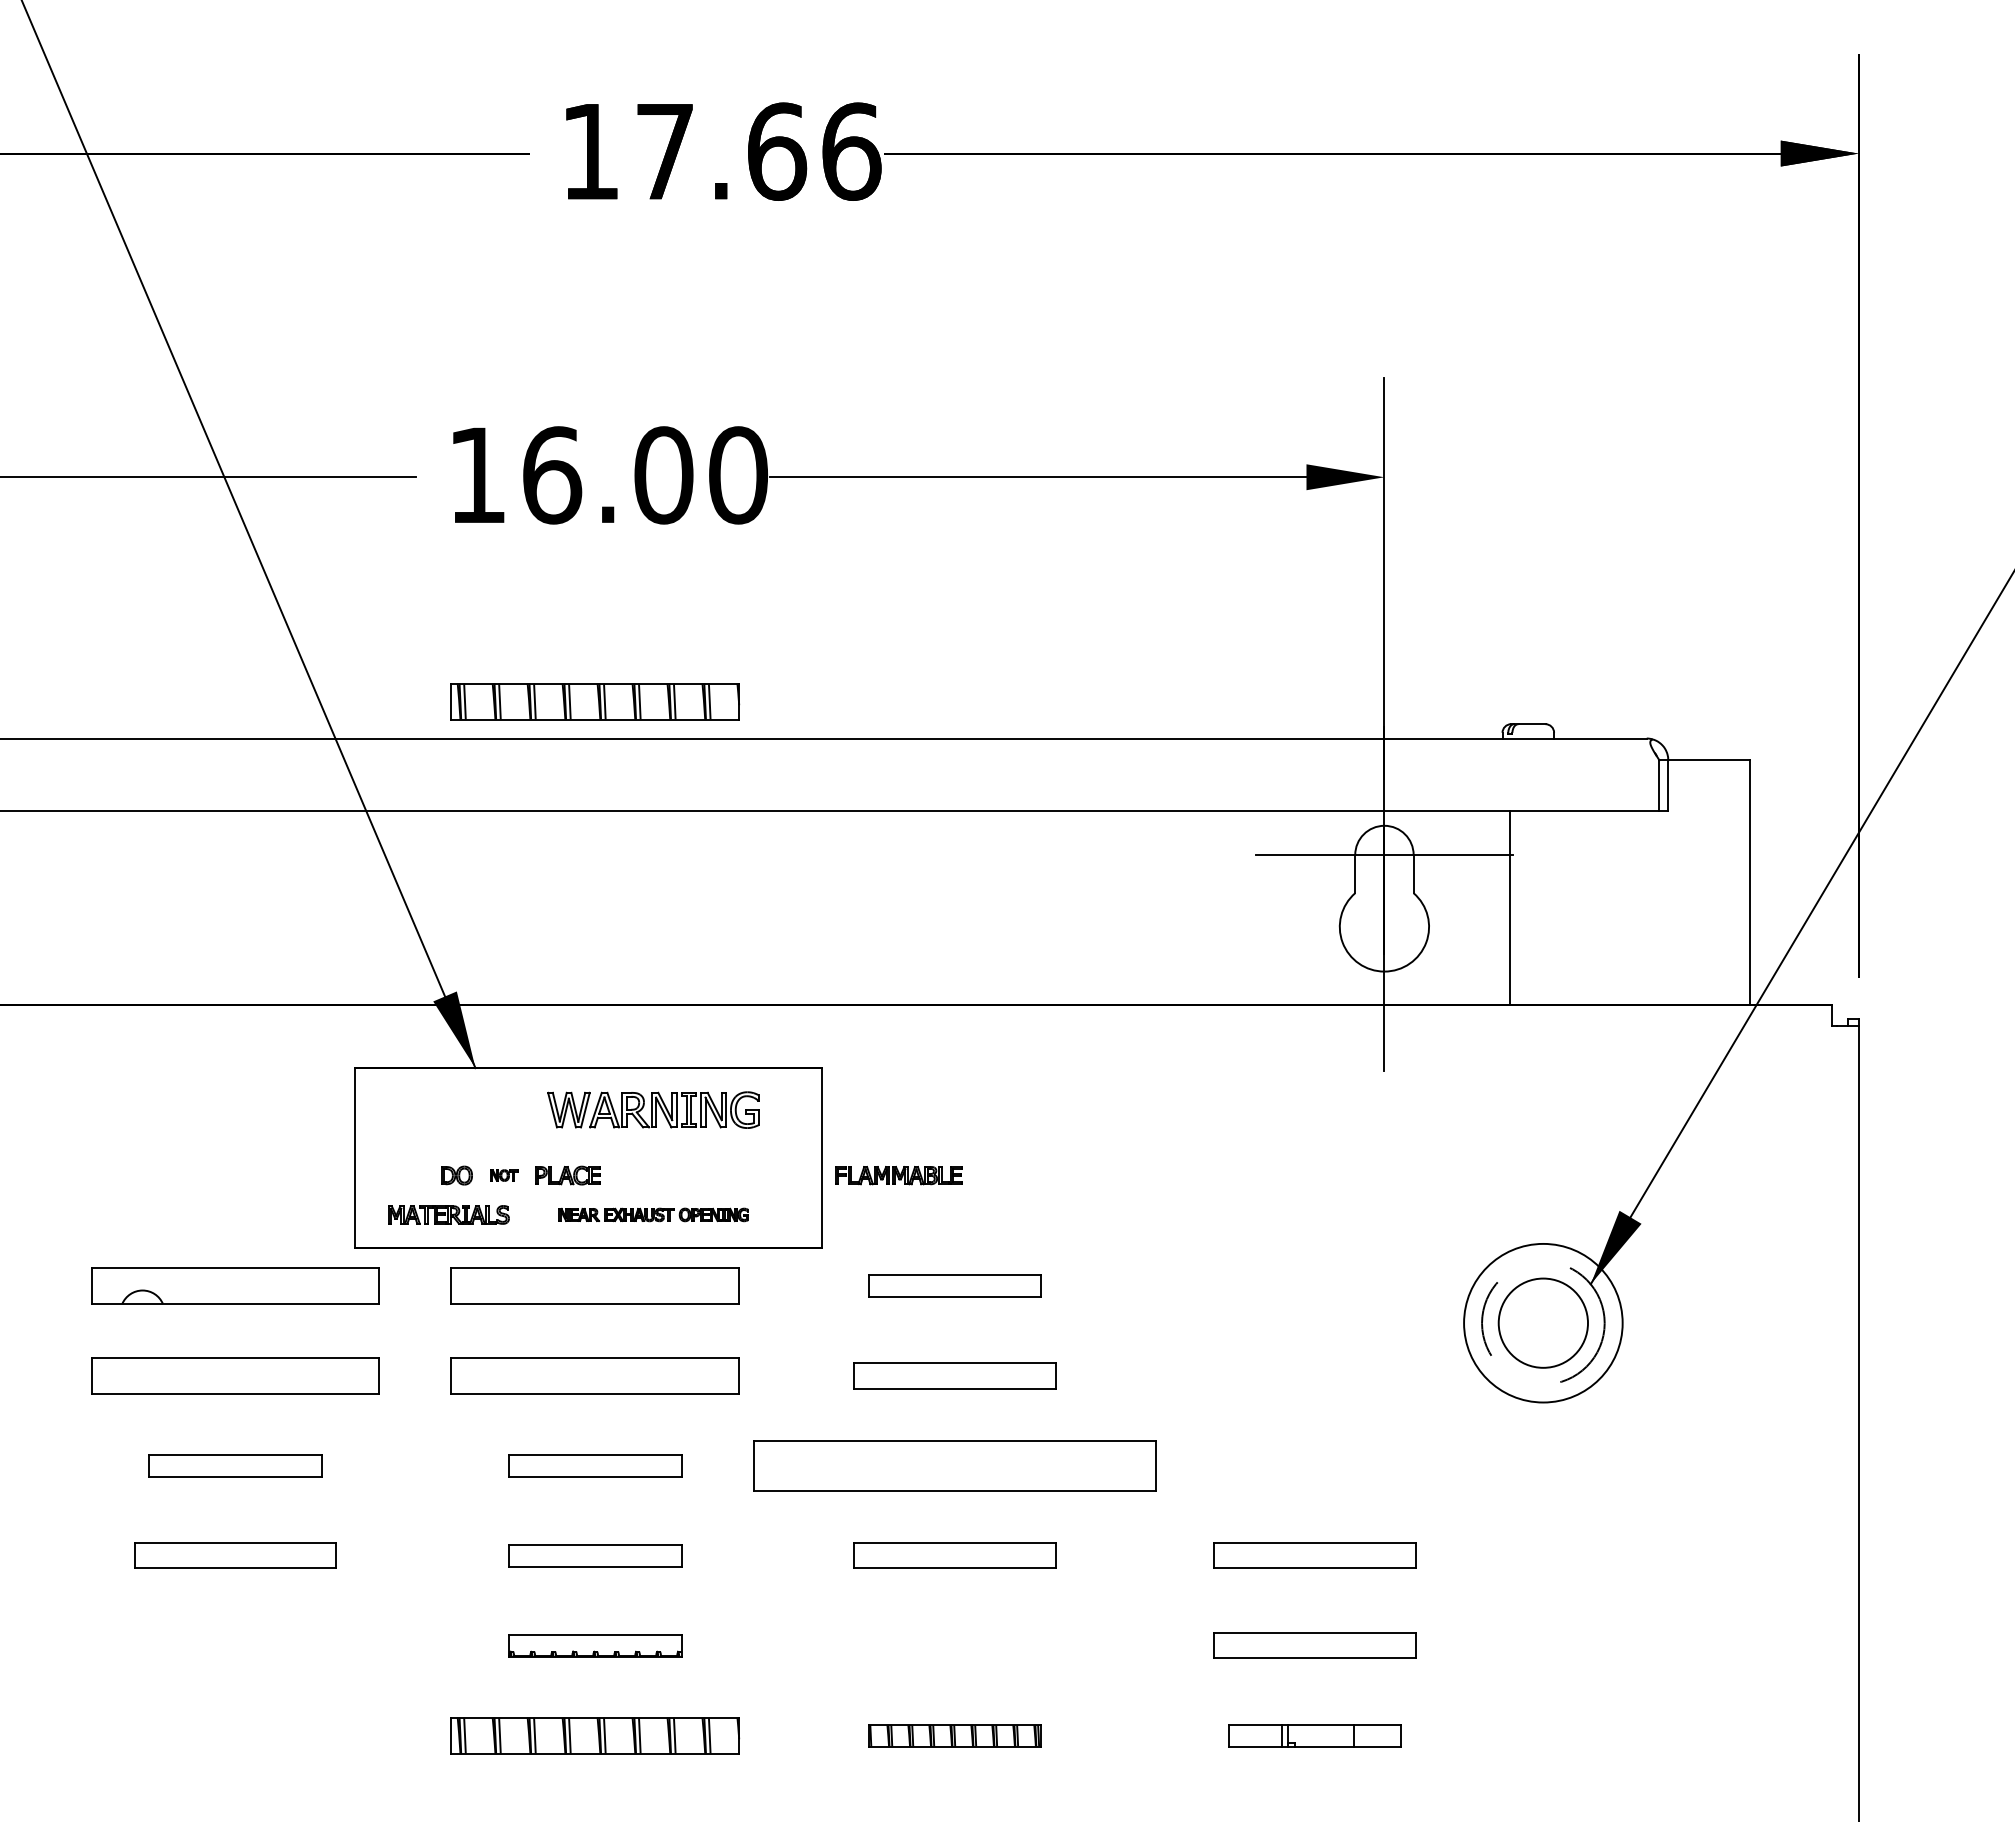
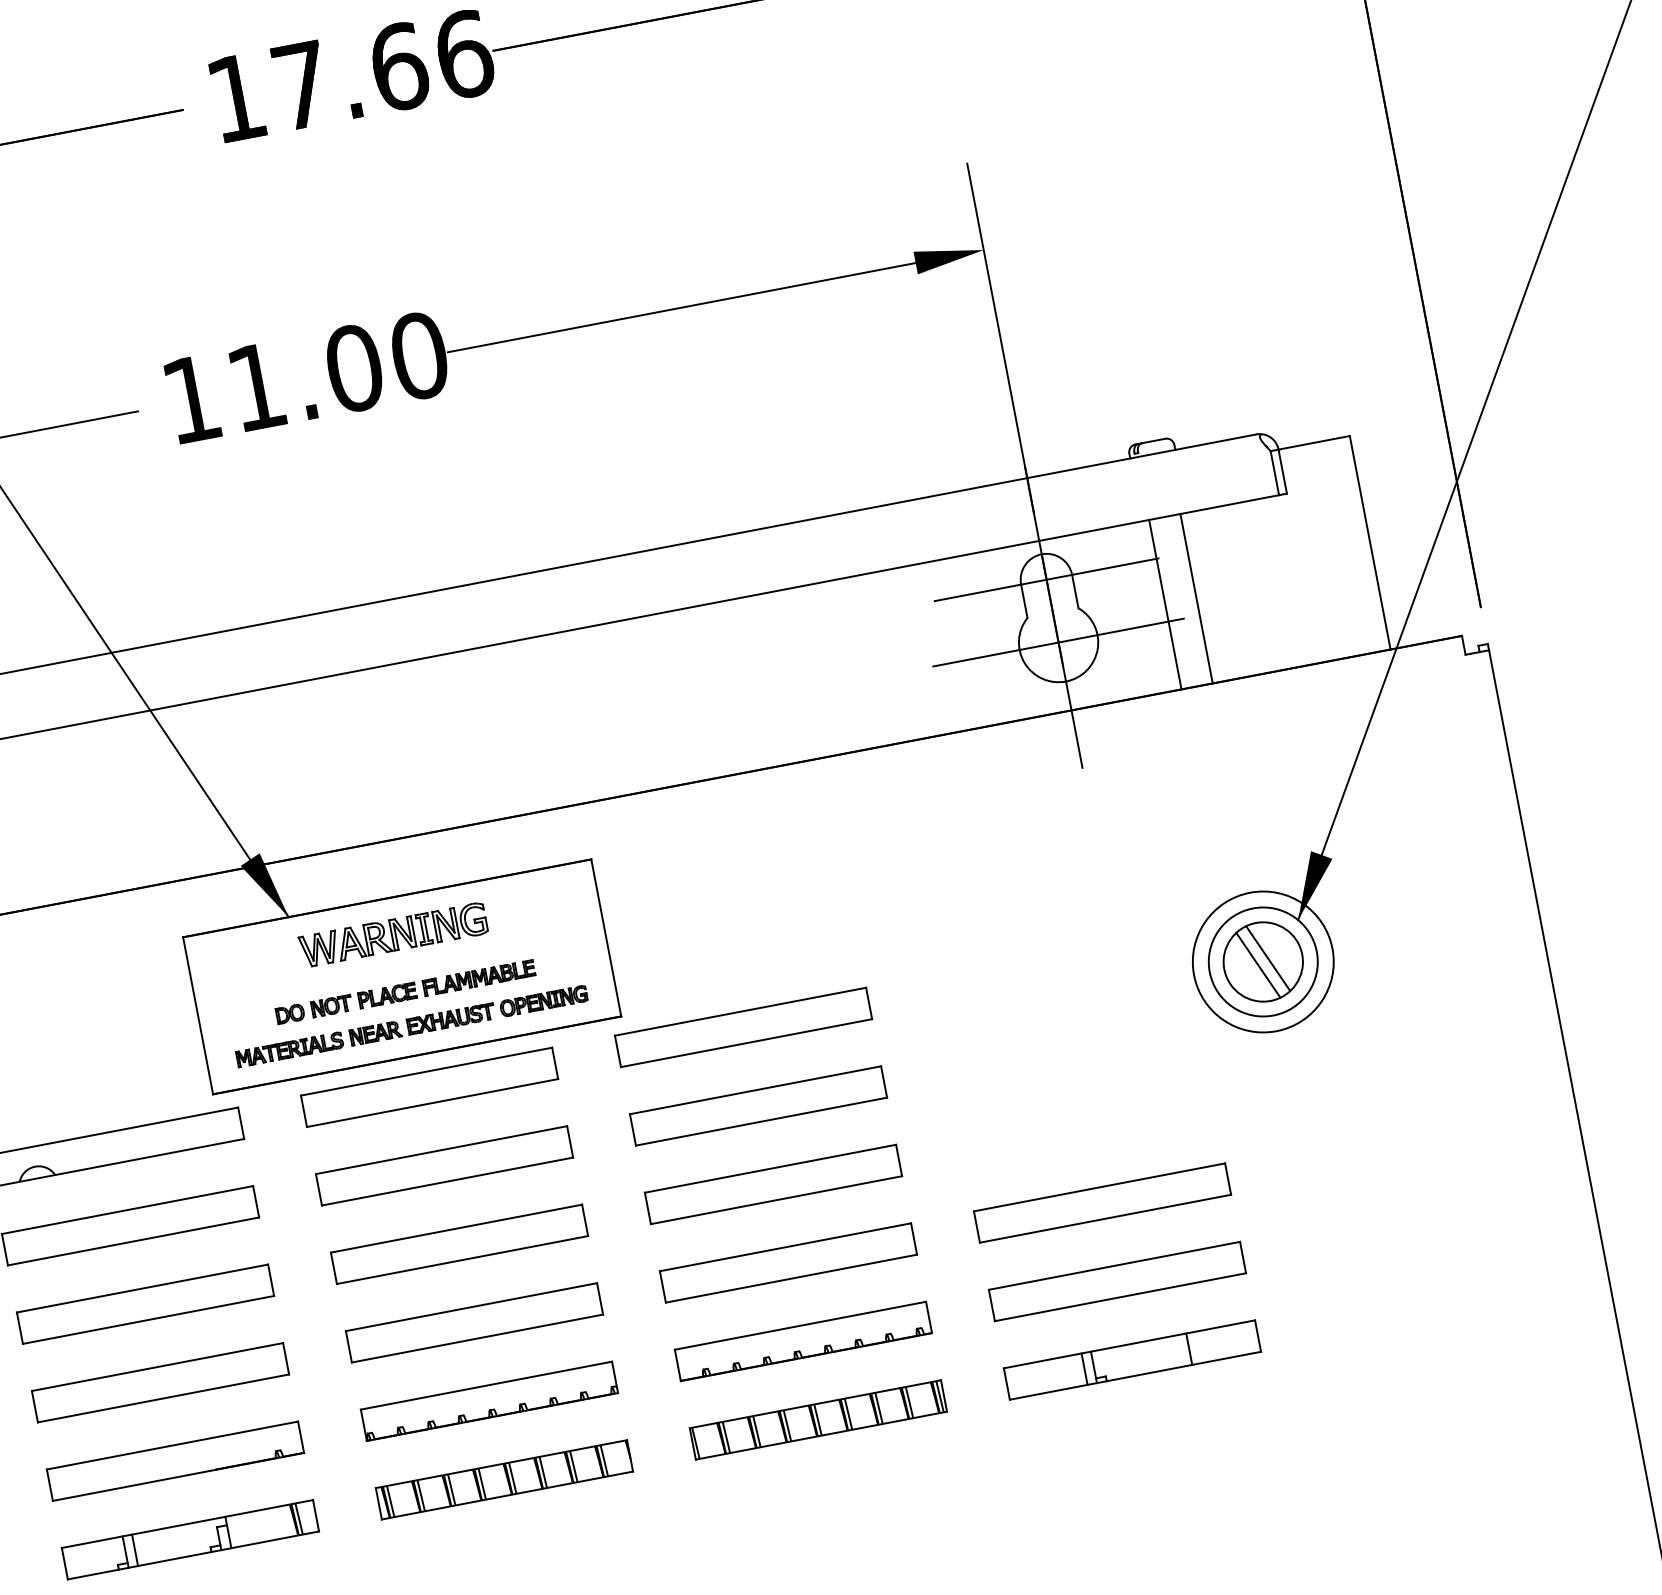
text: (552, 475) -> (257, 387), 16.00 -> 11.00
part: (595, 701) -> (332, 577), removed
line: (1546, 907) -> (1196, 598), added
line: (1383, 926) -> (1057, 642), added
part: (653, 1109) -> (393, 934), moved
part: (504, 1175) -> (331, 1006), size x1.67
part: (898, 1175) -> (478, 978), moved
part: (653, 1214) -> (468, 1015), size x1.43
part: (954, 1285) -> (743, 1027), size x1.67
line: (1549, 1320) -> (1268, 958), added
circle: (1543, 1322) -> (1263, 961), dashed -> solid
line: (1536, 1325) -> (1257, 965), added
part: (954, 1375) -> (758, 1105), size x1.43
part: (235, 1465) -> (145, 1303), size x1.67
part: (594, 1465) -> (458, 1244), size x1.67
part: (954, 1465) -> (772, 1184), size x0.71
part: (235, 1555) -> (160, 1382), size x1.43
part: (594, 1555) -> (473, 1322), size x1.67
part: (954, 1555) -> (787, 1262), size x1.43
part: (1314, 1555) -> (1102, 1202), size x1.43
part: (235, 1645) -> (175, 1461), added
part: (594, 1645) -> (488, 1401), size x1.67
part: (954, 1645) -> (802, 1341), added
part: (1314, 1645) -> (1117, 1281), size x1.43
part: (235, 1735) -> (190, 1539), added
part: (954, 1735) -> (817, 1419), size x1.67
part: (1314, 1735) -> (1132, 1359), size x1.67

